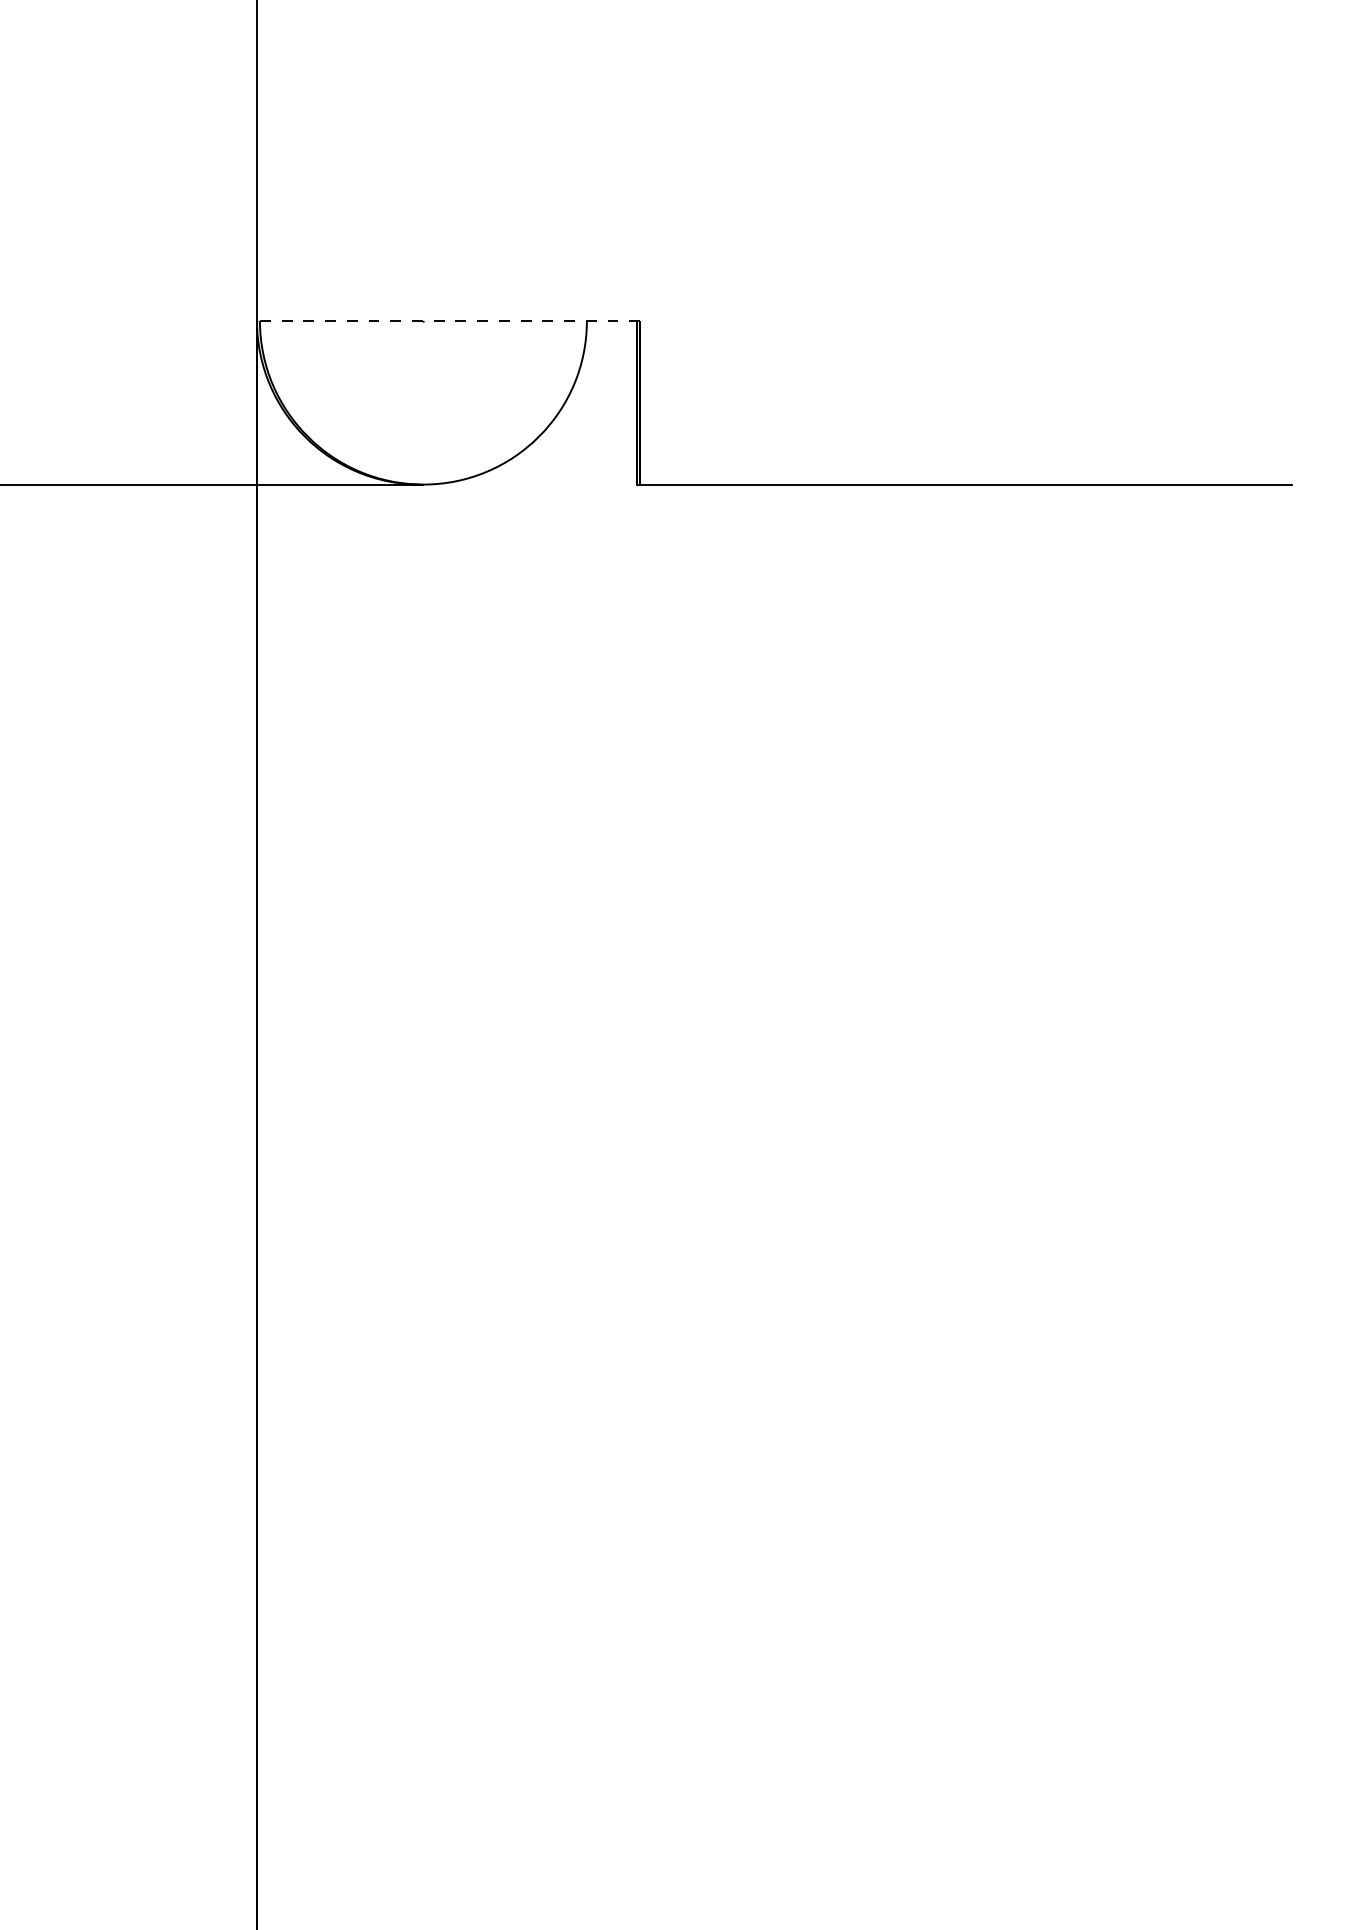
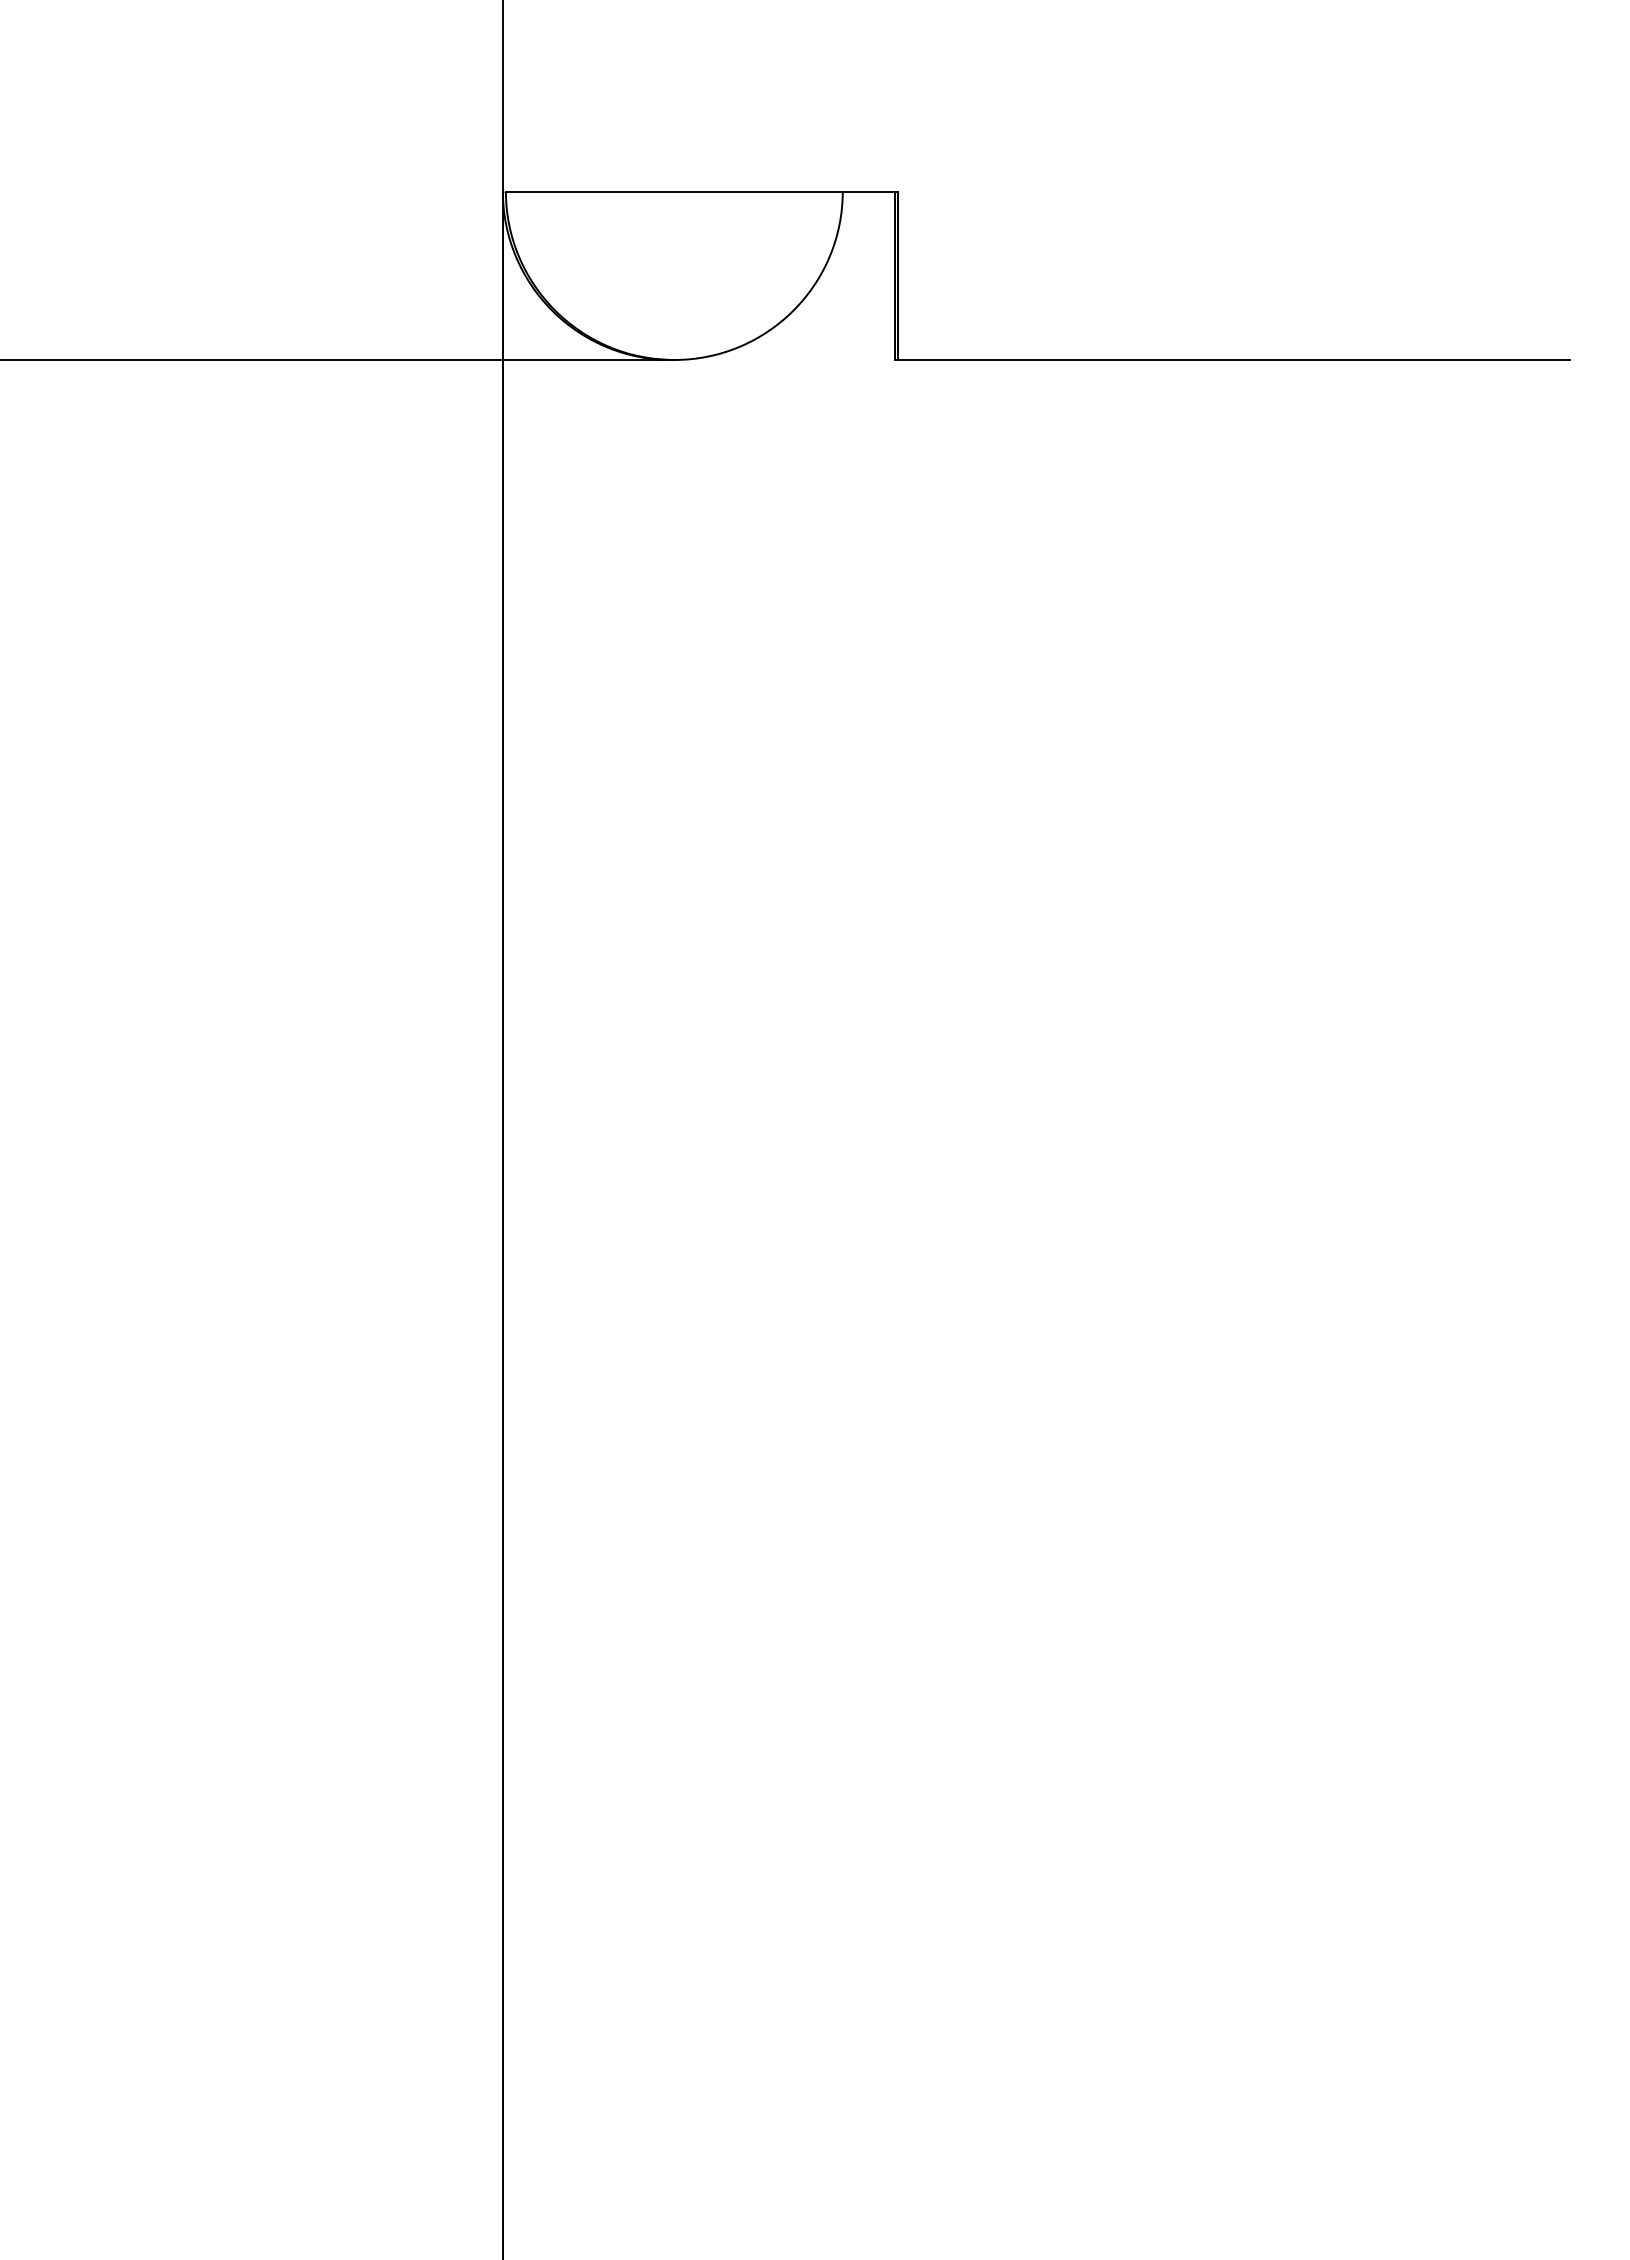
line: (449, 321) -> (701, 191), dashed -> solid

